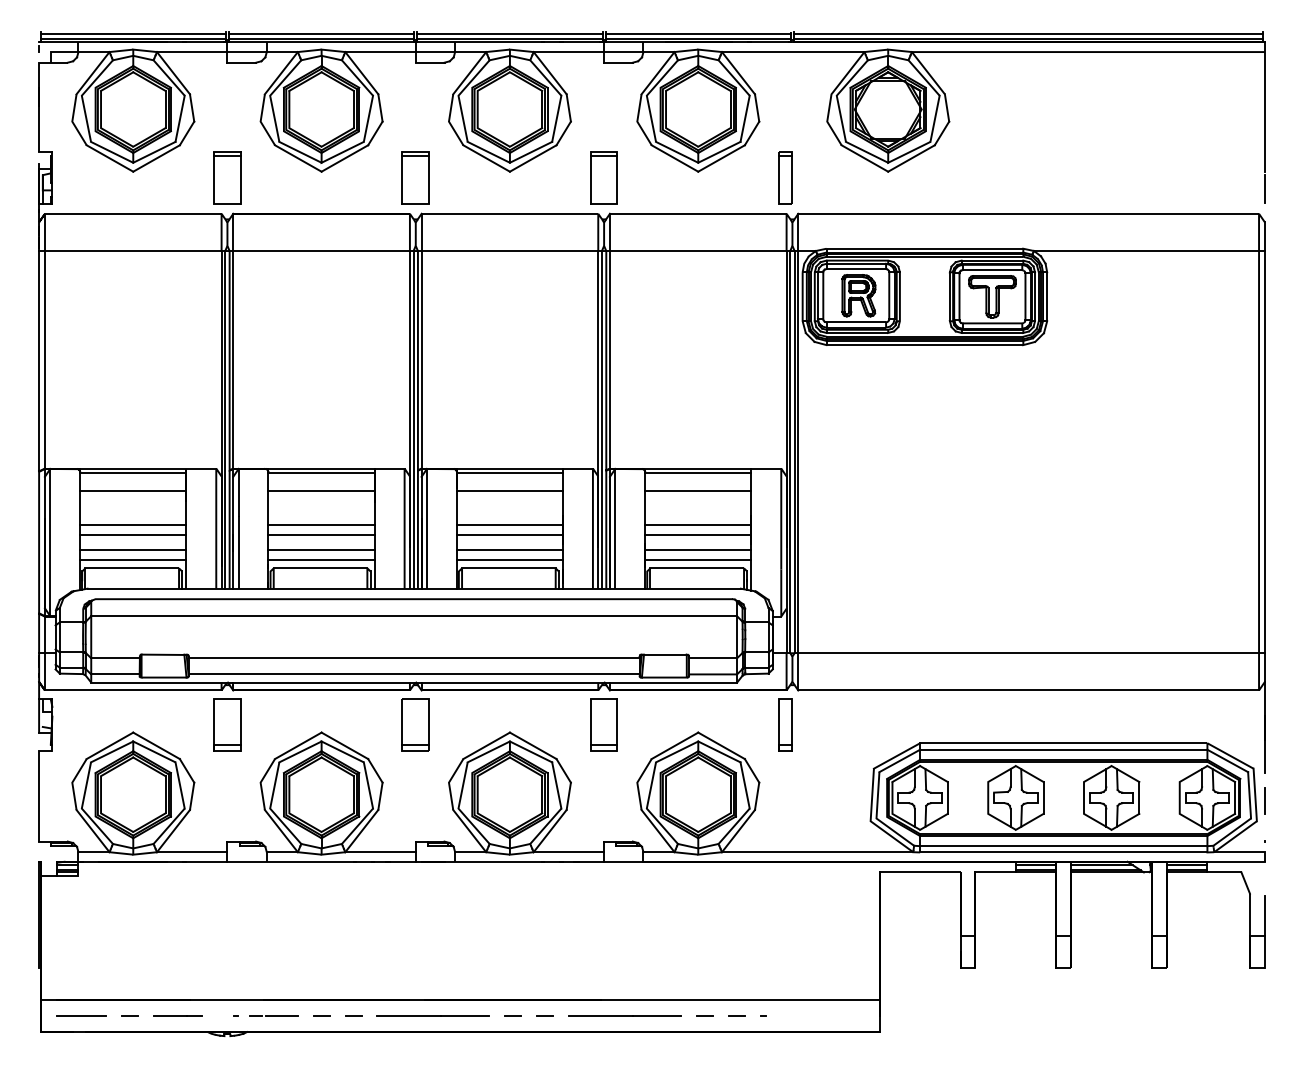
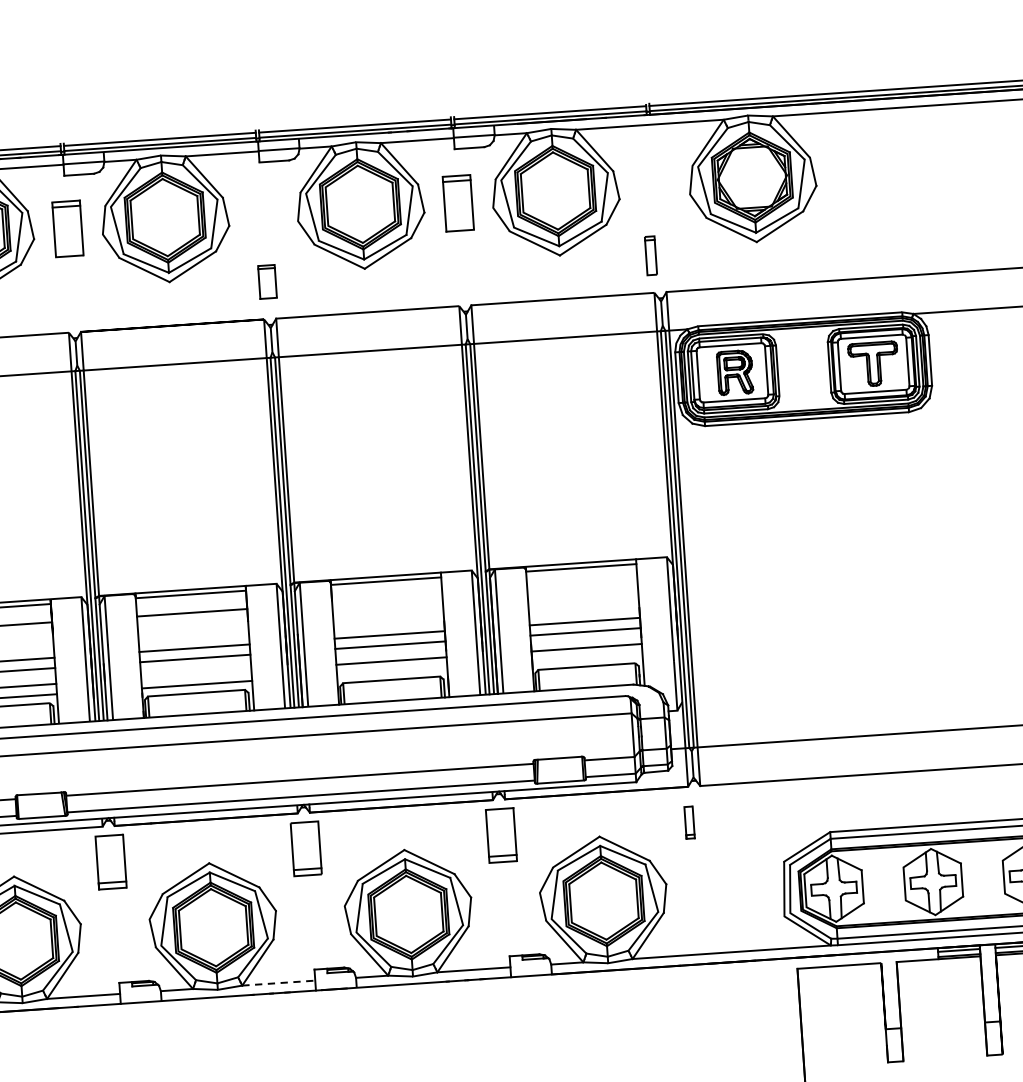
part: (227, 177) -> (67, 228), moved
part: (415, 177) -> (267, 281), size x0.6
part: (603, 177) -> (457, 202), moved
part: (785, 177) -> (650, 255), size x0.7
line: (509, 490) -> (386, 599), removed
line: (698, 490) -> (582, 585), removed
line: (321, 550) -> (196, 674), removed
line: (509, 560) -> (391, 671), removed
line: (698, 560) -> (587, 658), removed
part: (785, 724) -> (689, 822), size x0.6
line: (381, 852) -> (279, 983), solid -> dashed

